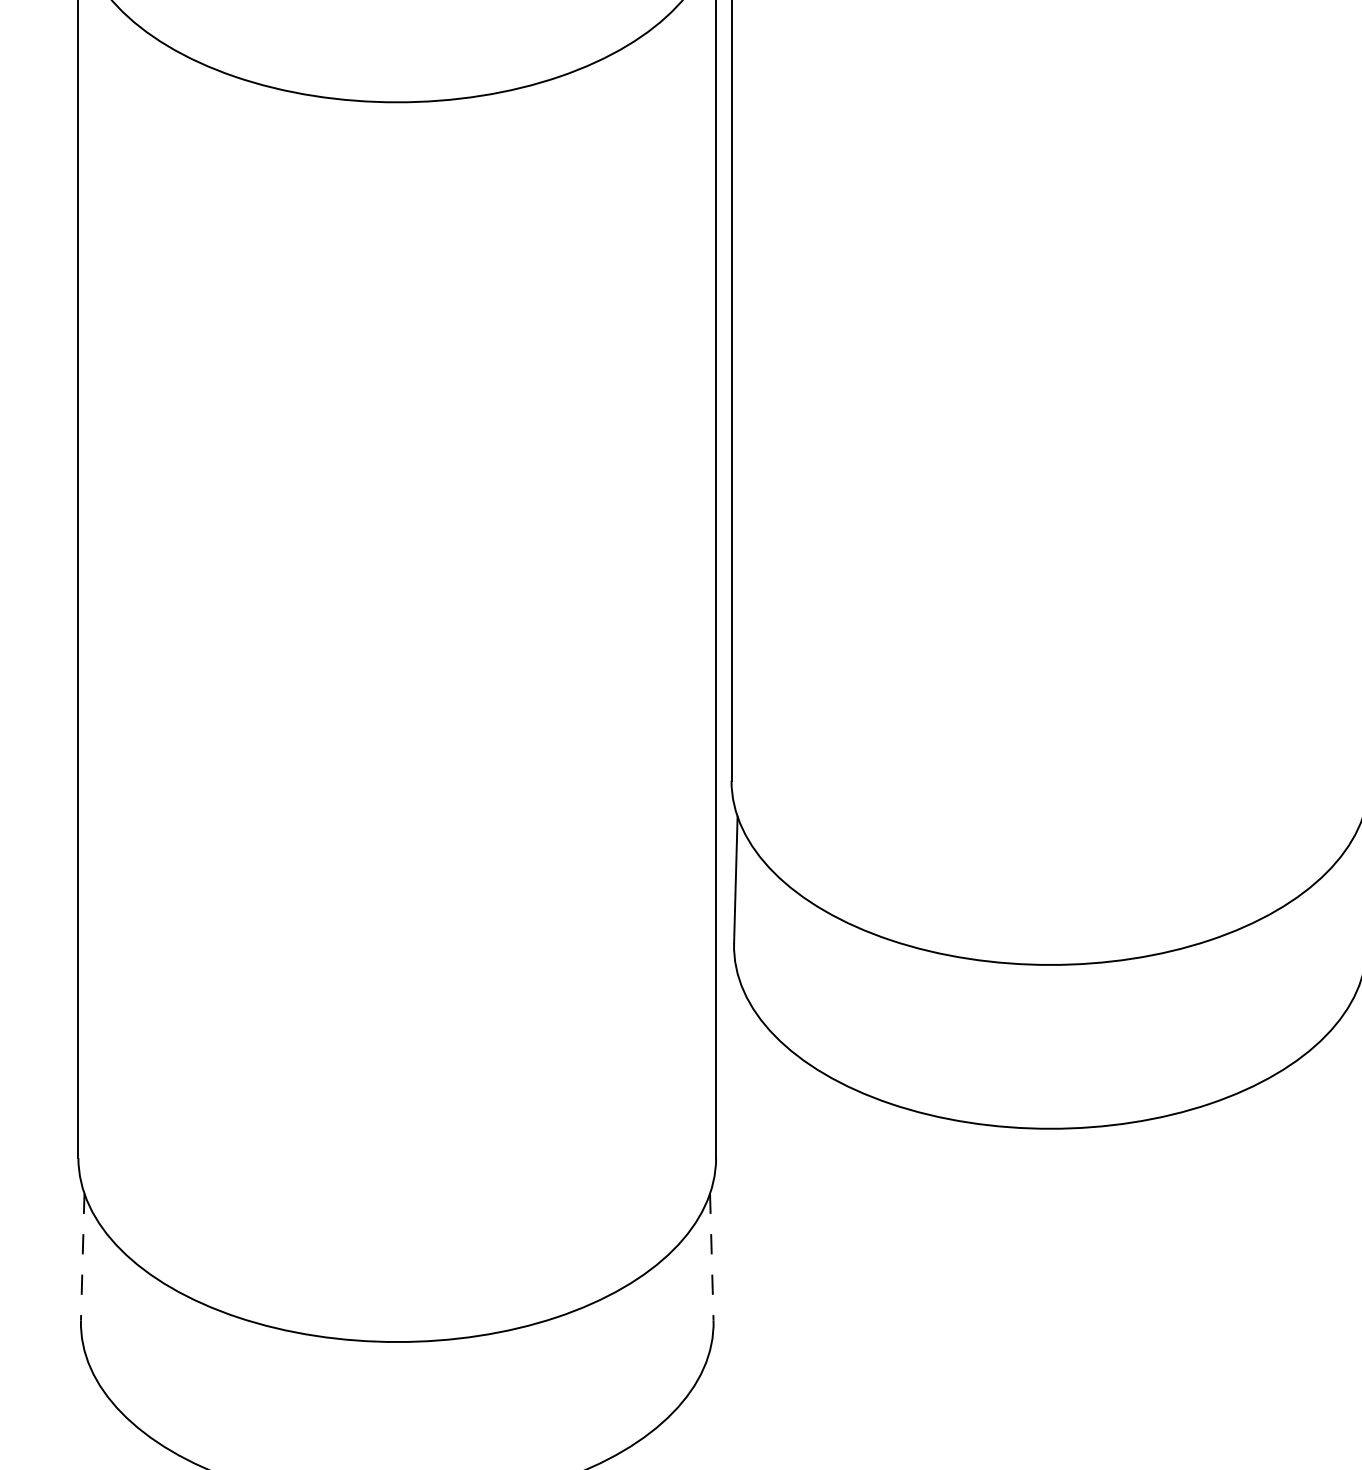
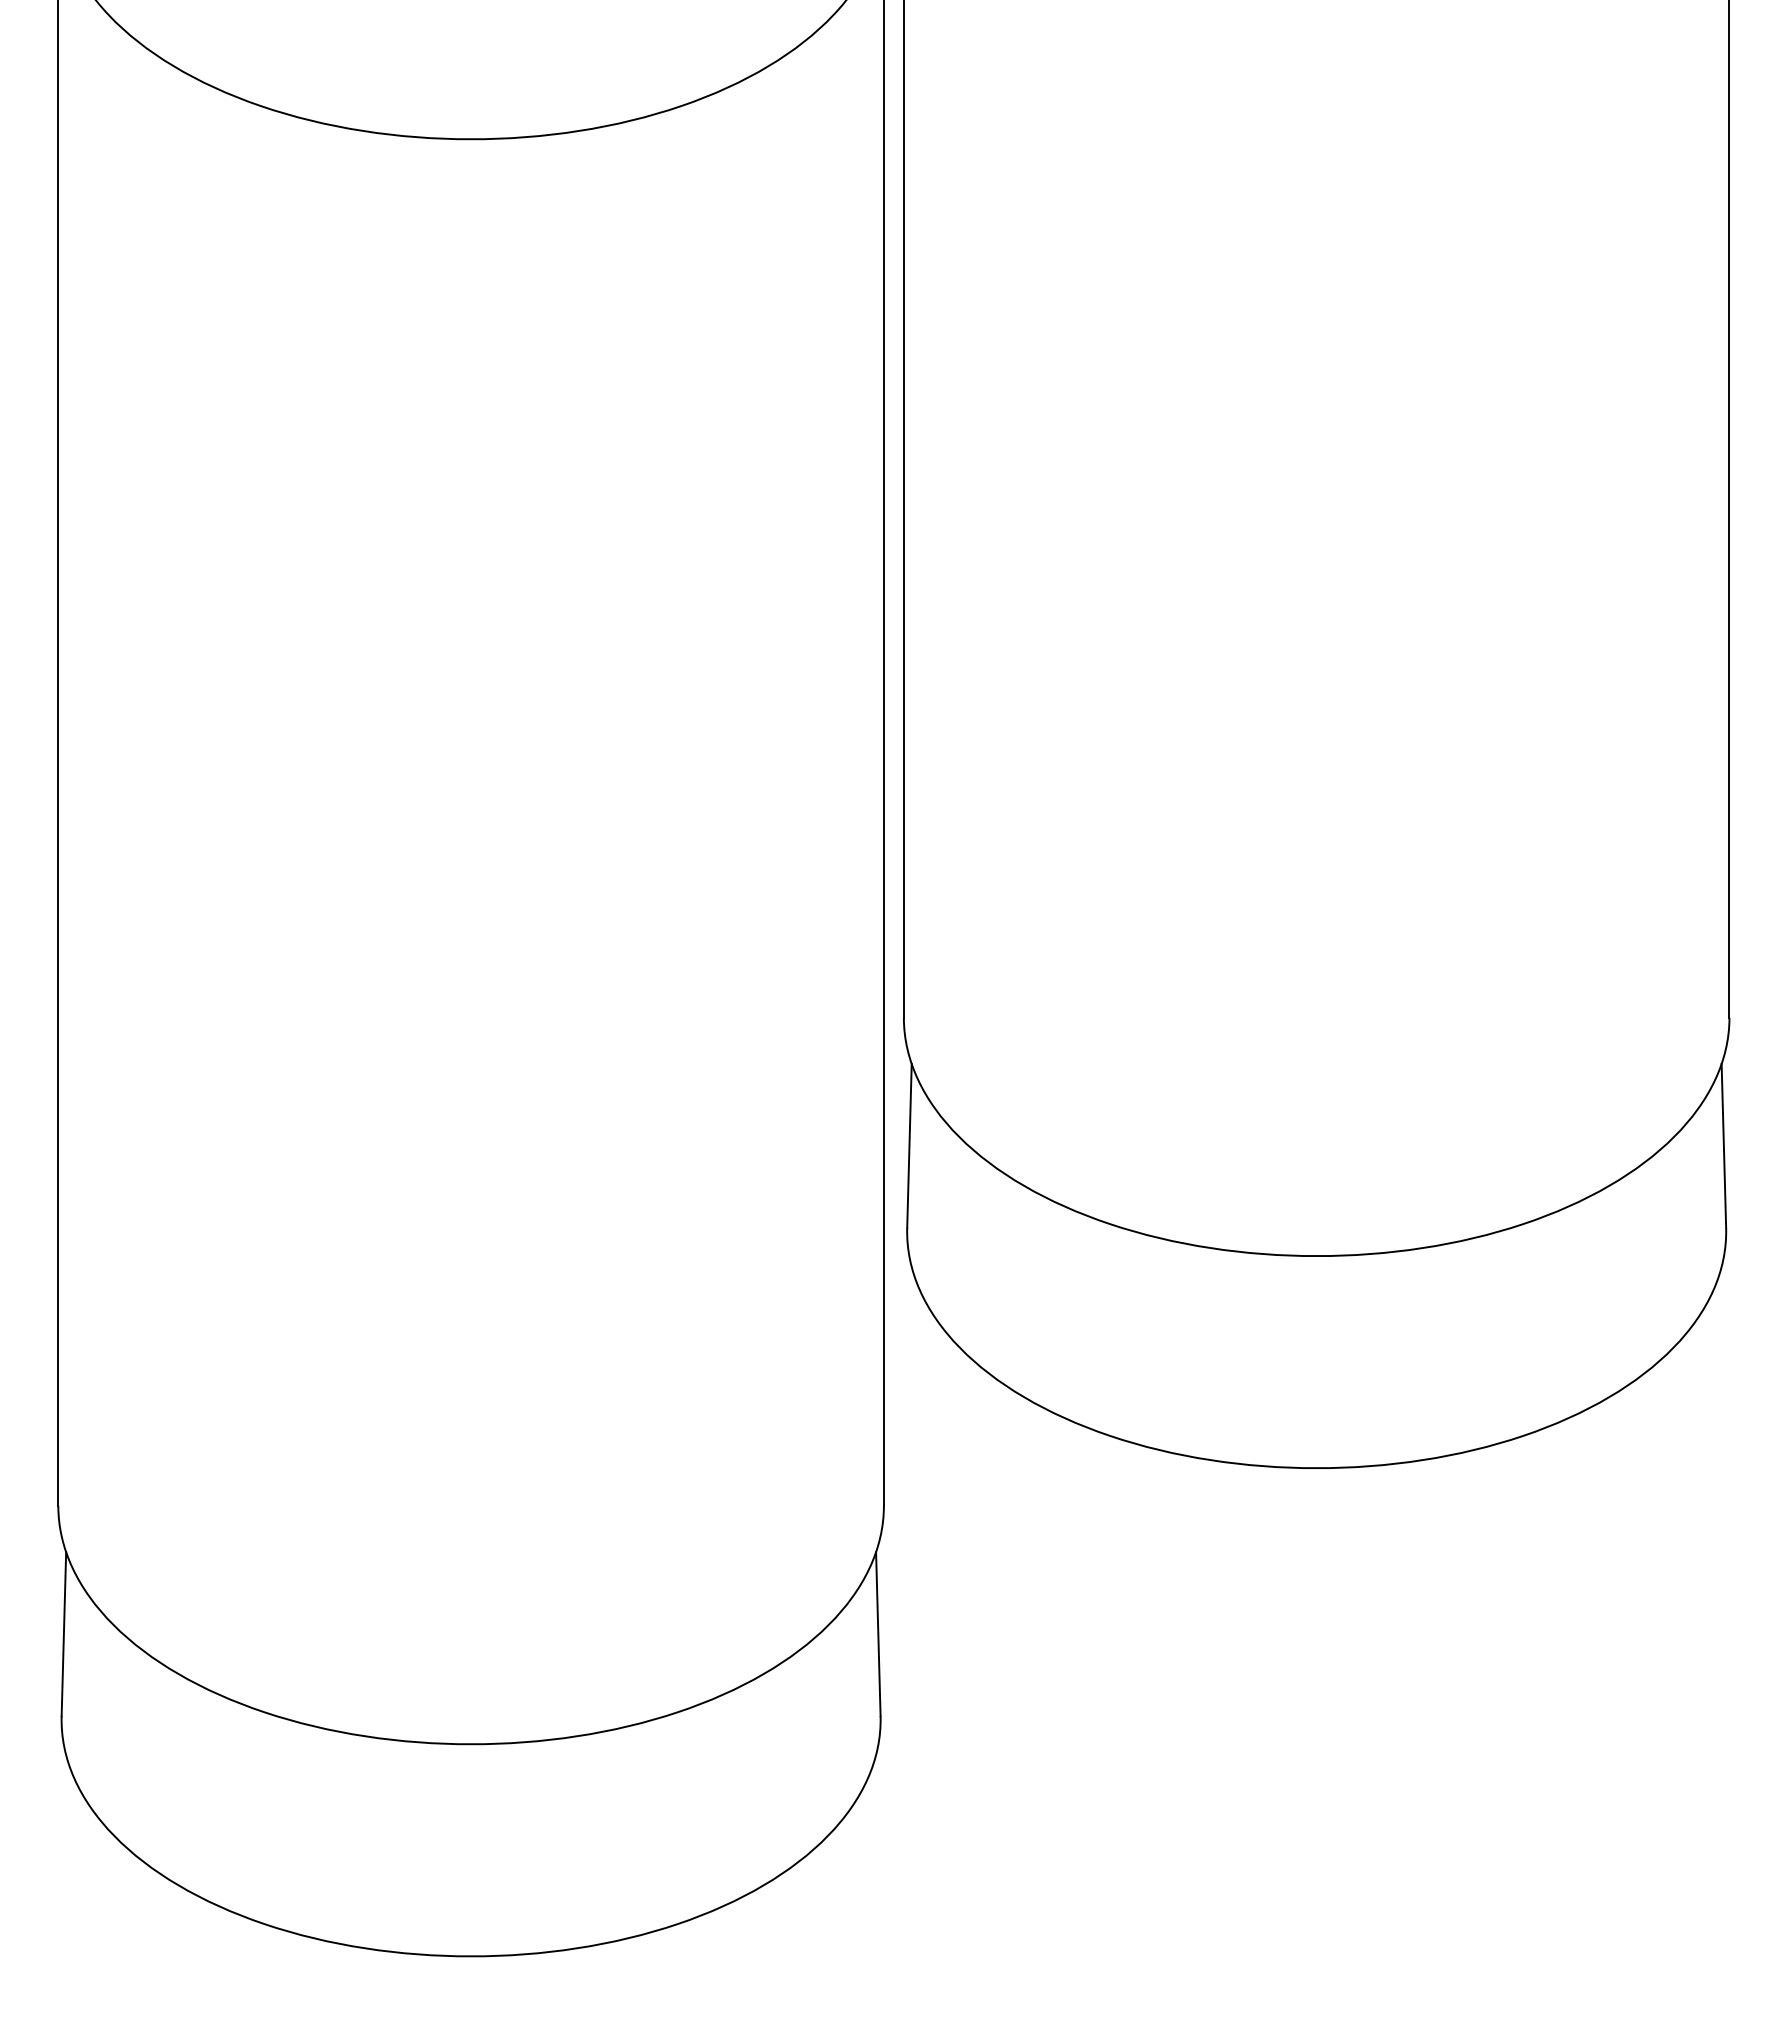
line: (82, 1257) -> (63, 1634), dashed -> solid
line: (711, 1257) -> (878, 1634), dashed -> solid

